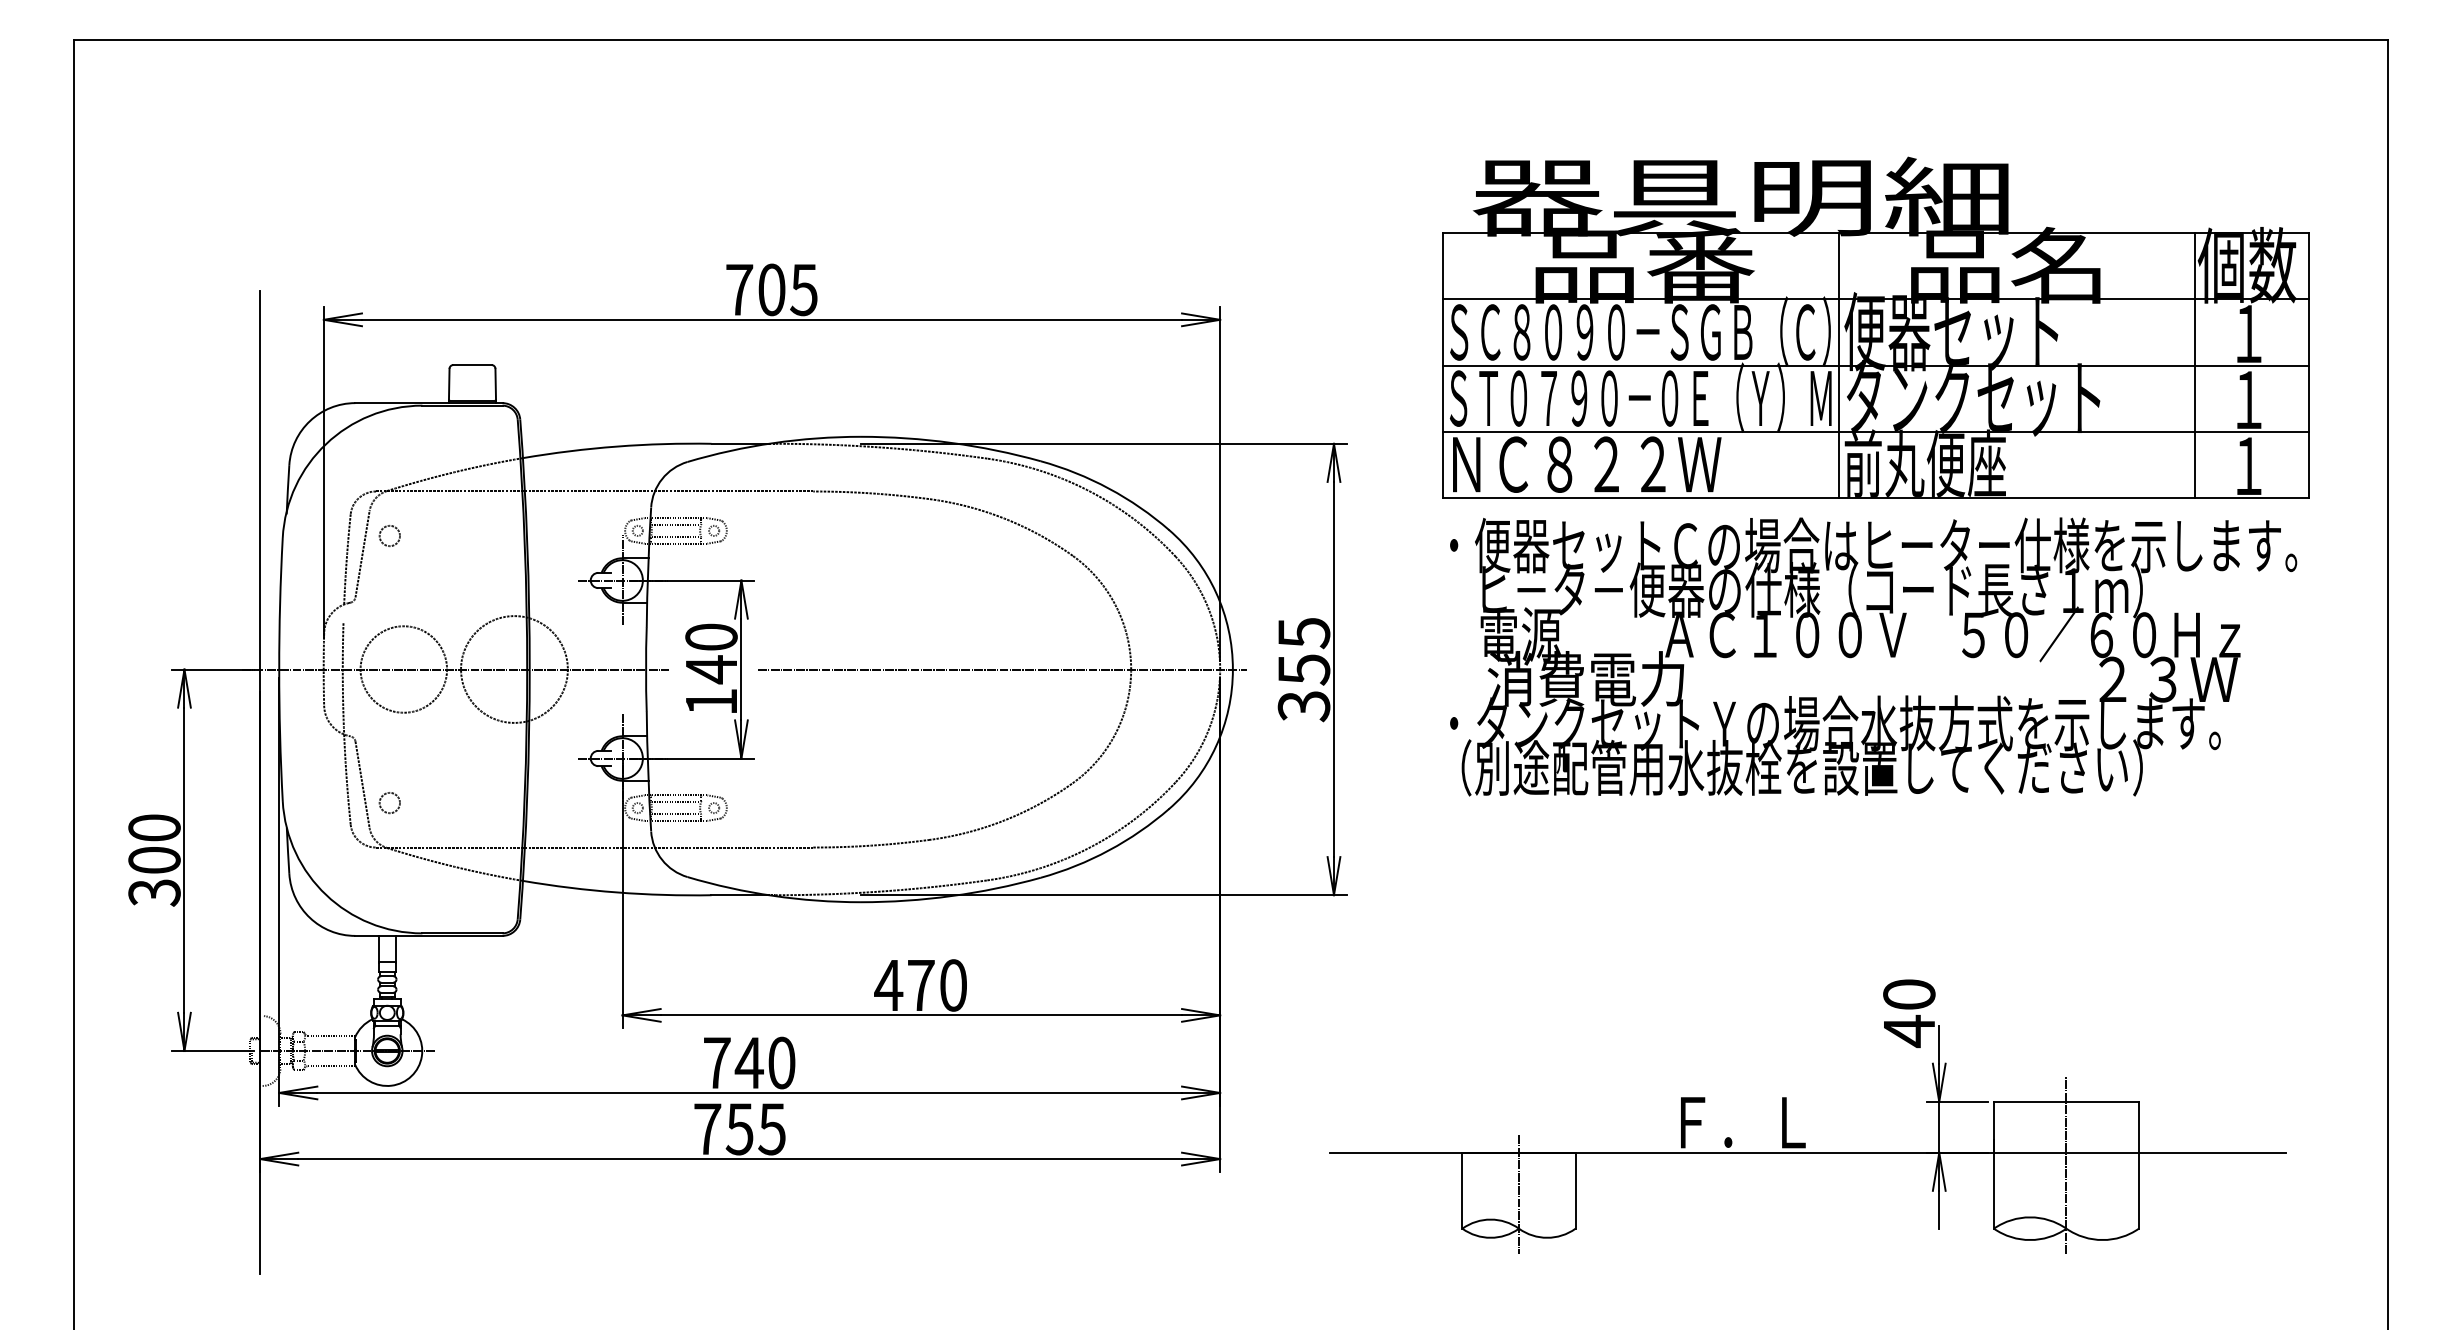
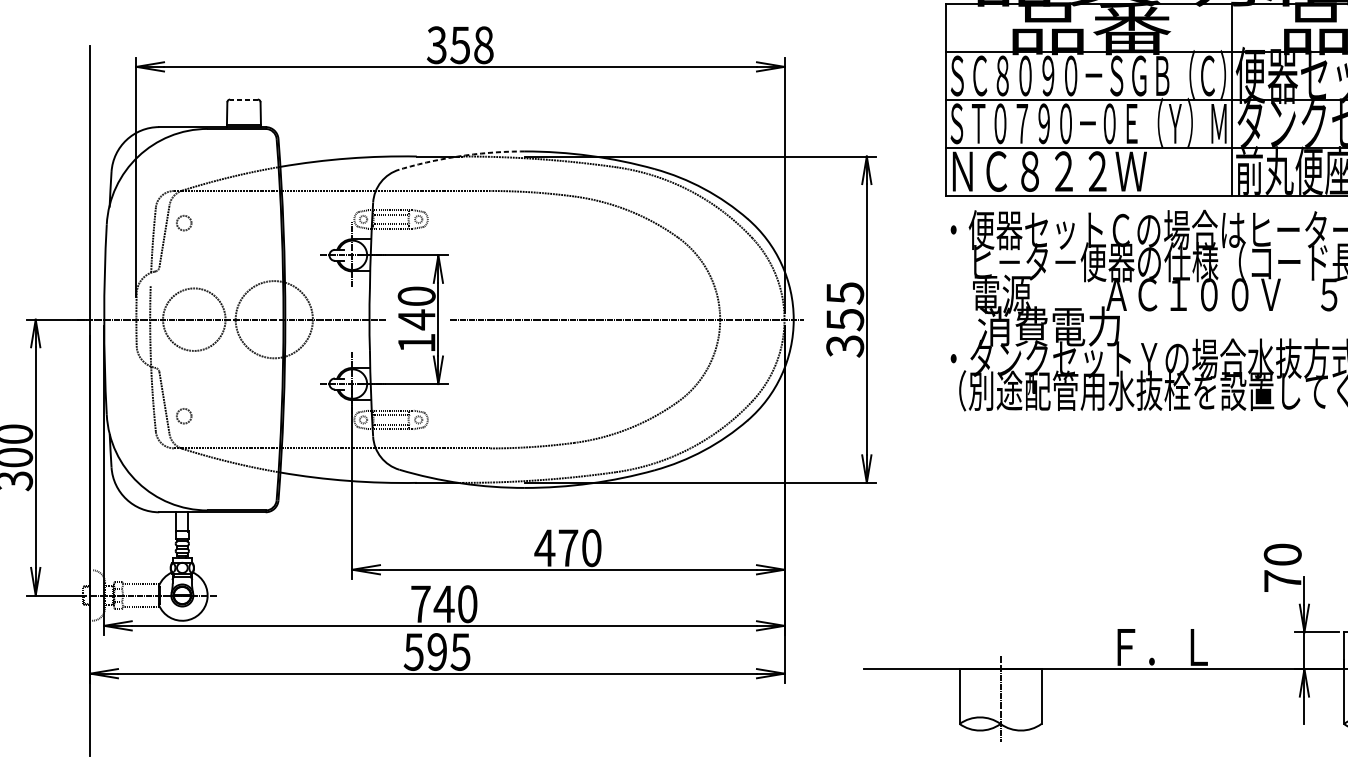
text: (771, 289) -> (460, 44), 705 -> 358
line: (472, 365) -> (243, 99), solid -> dashed
arc: (773, 443) -> (461, 156), solid -> dashed
text: (1909, 1031) -> (1282, 581), 40 -> 70
text: (723, 1128) -> (425, 651), 755 -> 595

